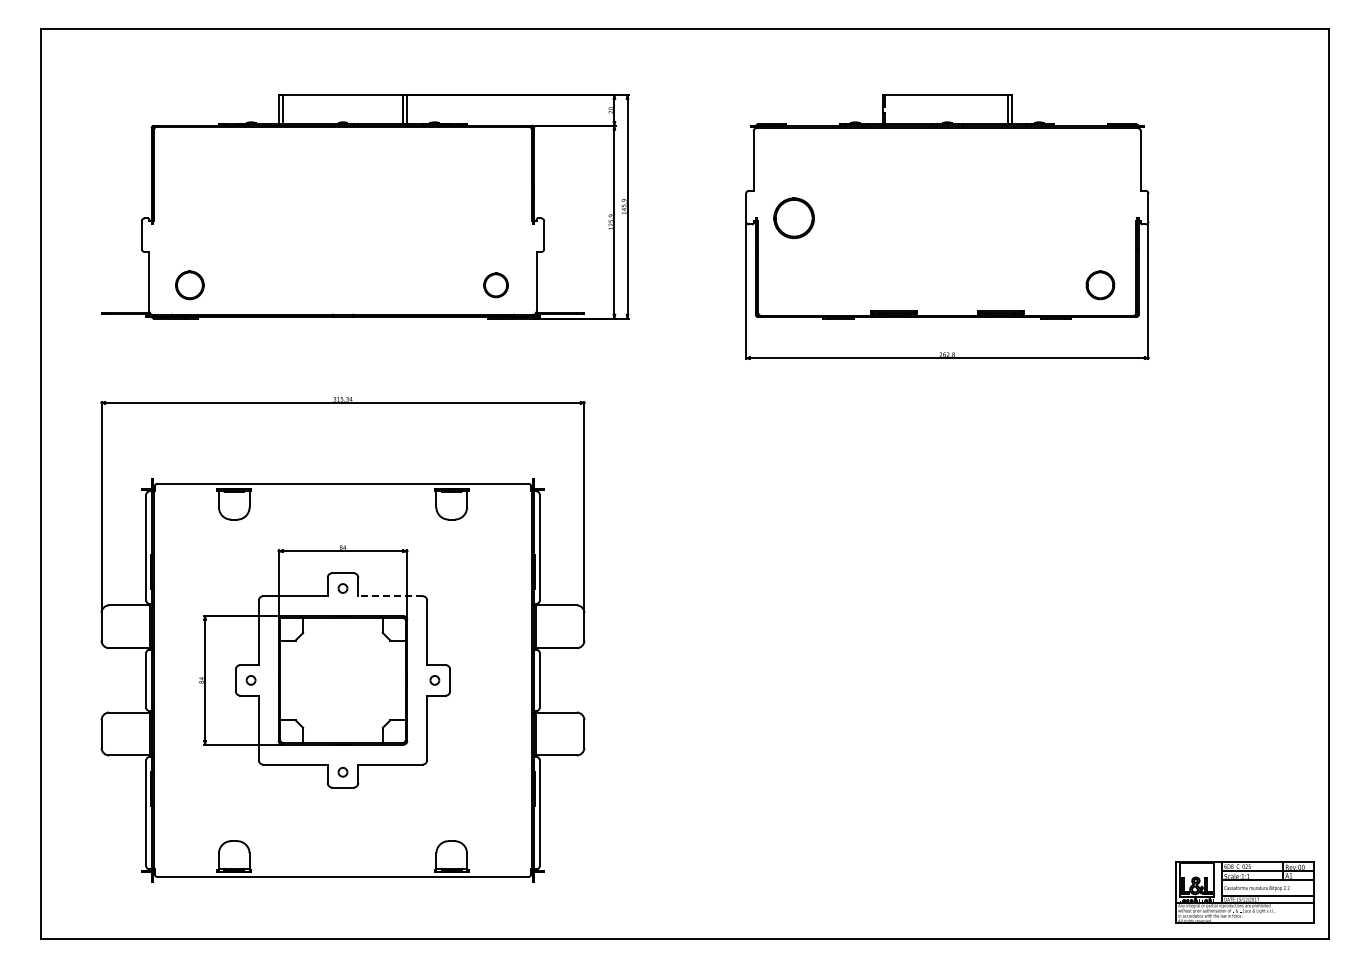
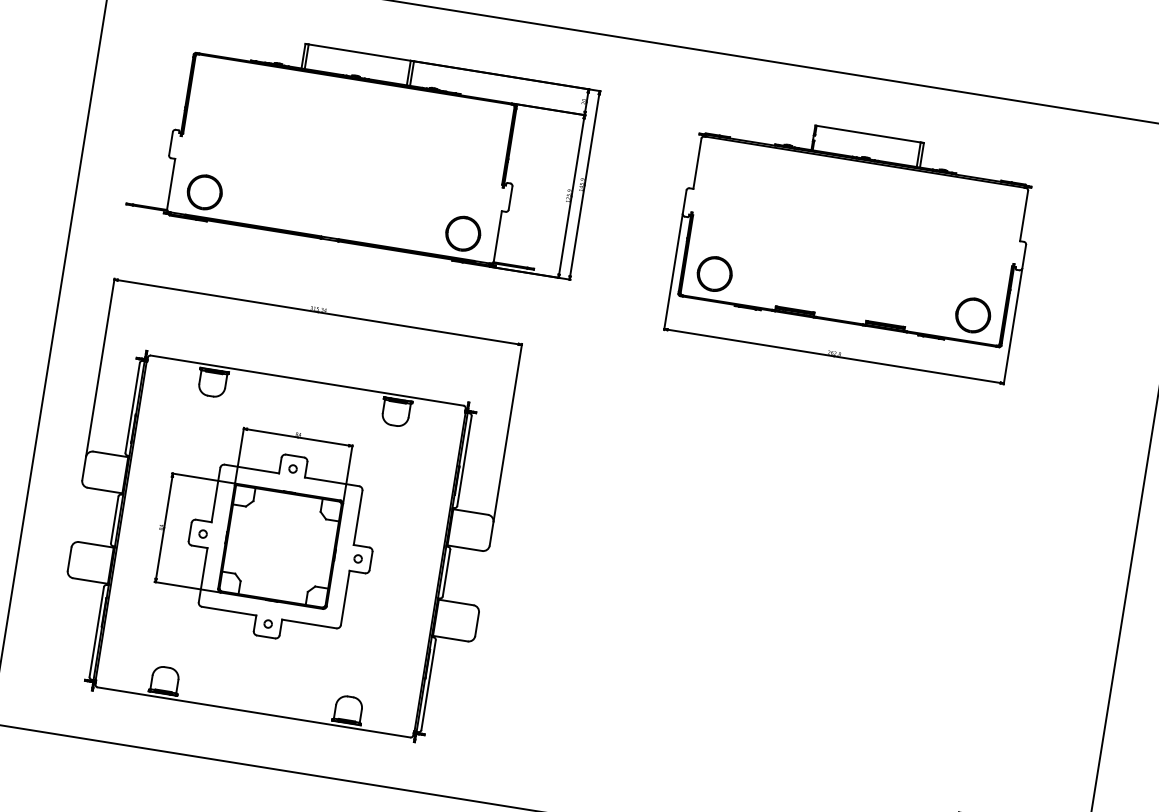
part: (793, 218) -> (714, 274), moved
part: (189, 285) -> (204, 192), size x1.43
part: (495, 285) -> (462, 233), size x1.67
part: (1100, 285) -> (973, 315), size x1.43
line: (389, 596) -> (331, 482), dashed -> solid

